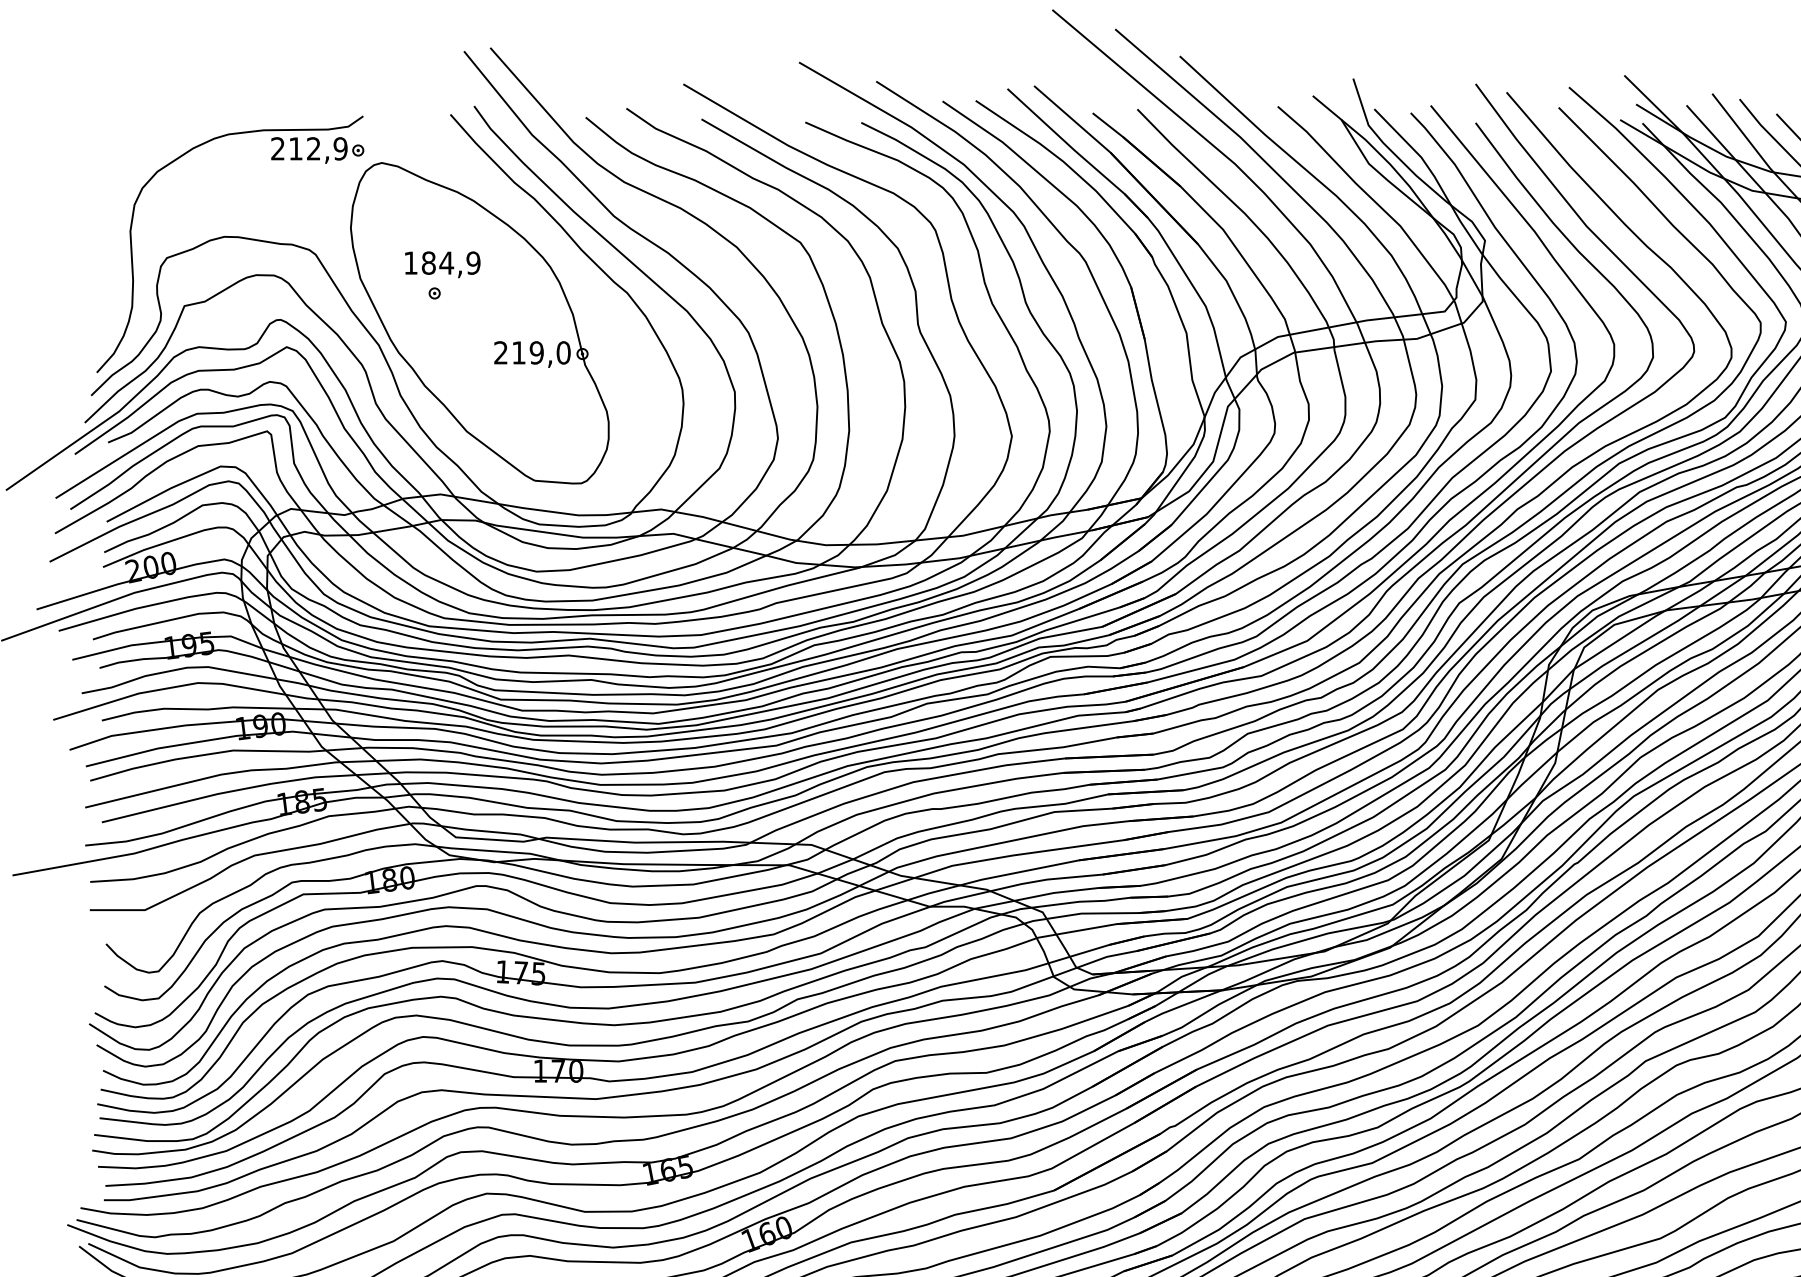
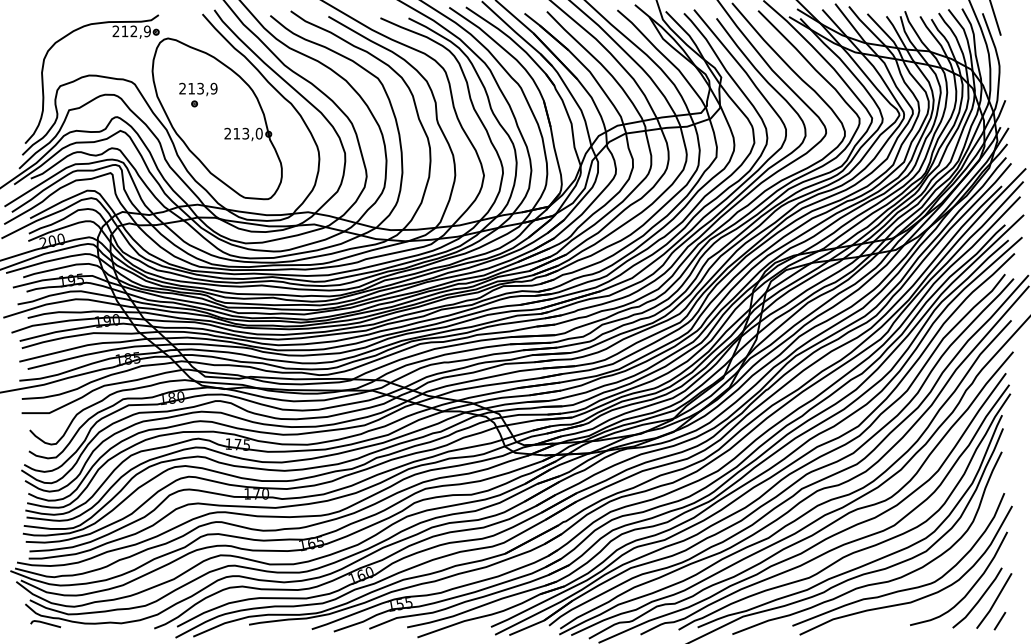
text: (428, 262) -> (191, 88), 184,9 -> 213,9
text: (536, 352) -> (245, 133), 219,0 -> 213,0

